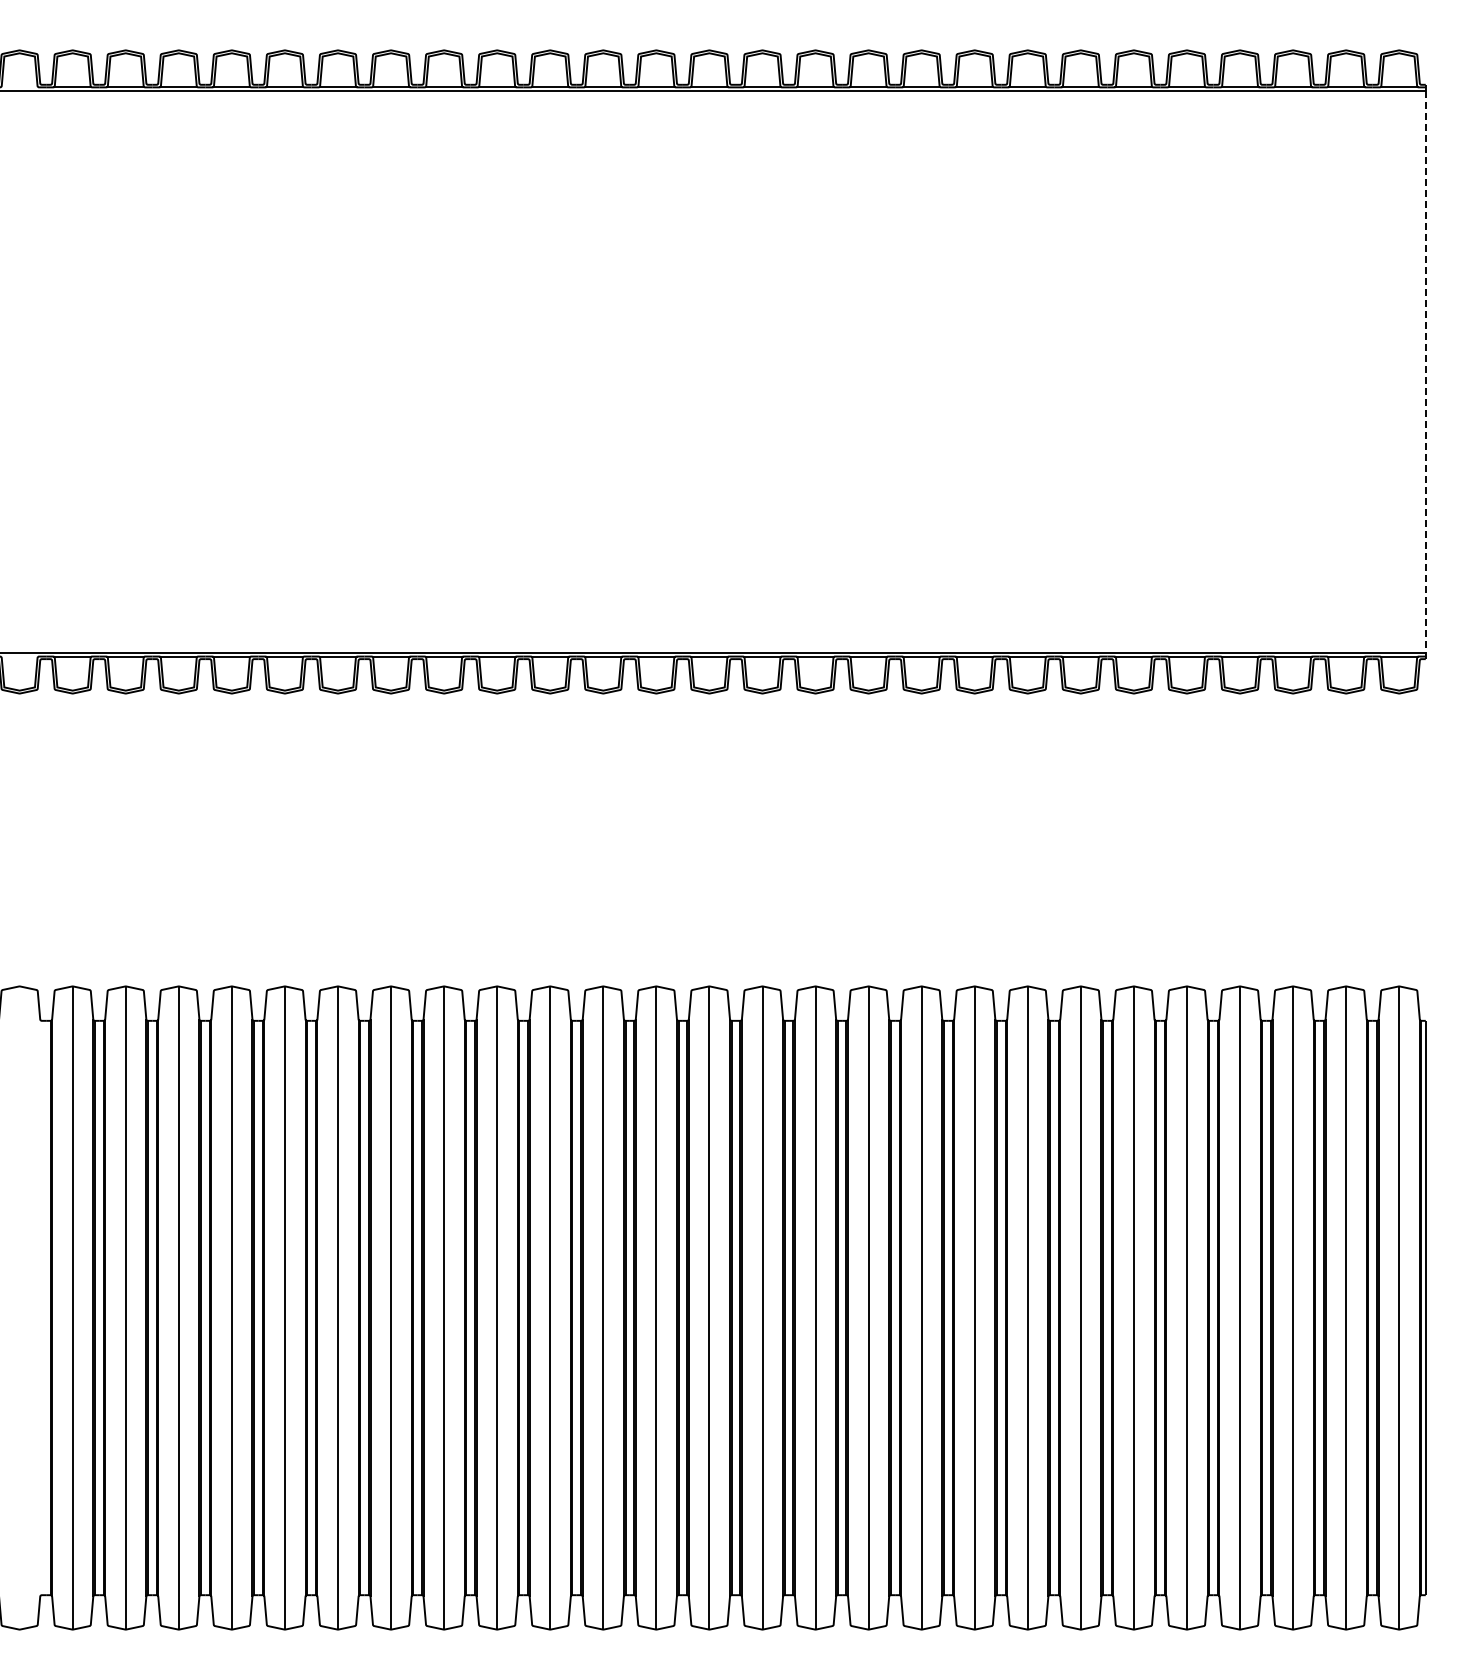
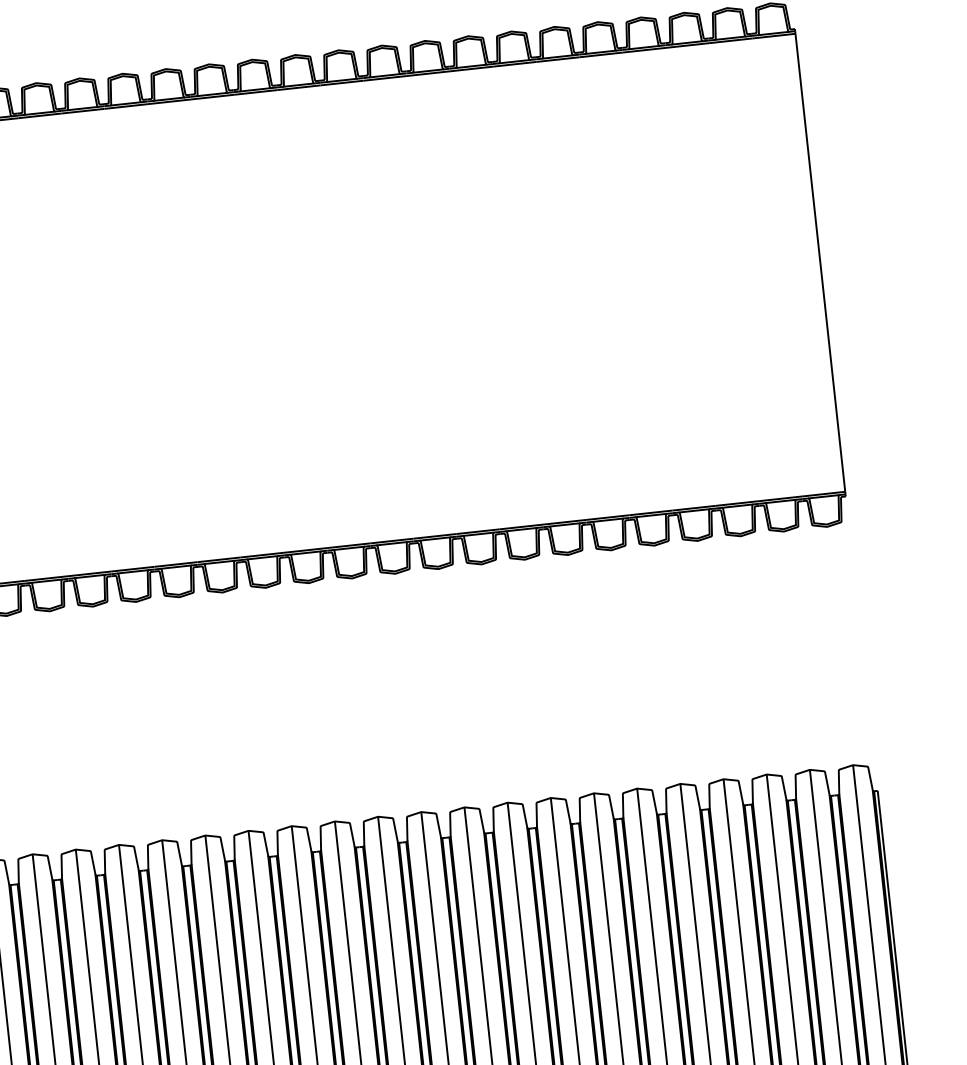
line: (1425, 372) -> (820, 263), dashed -> solid

